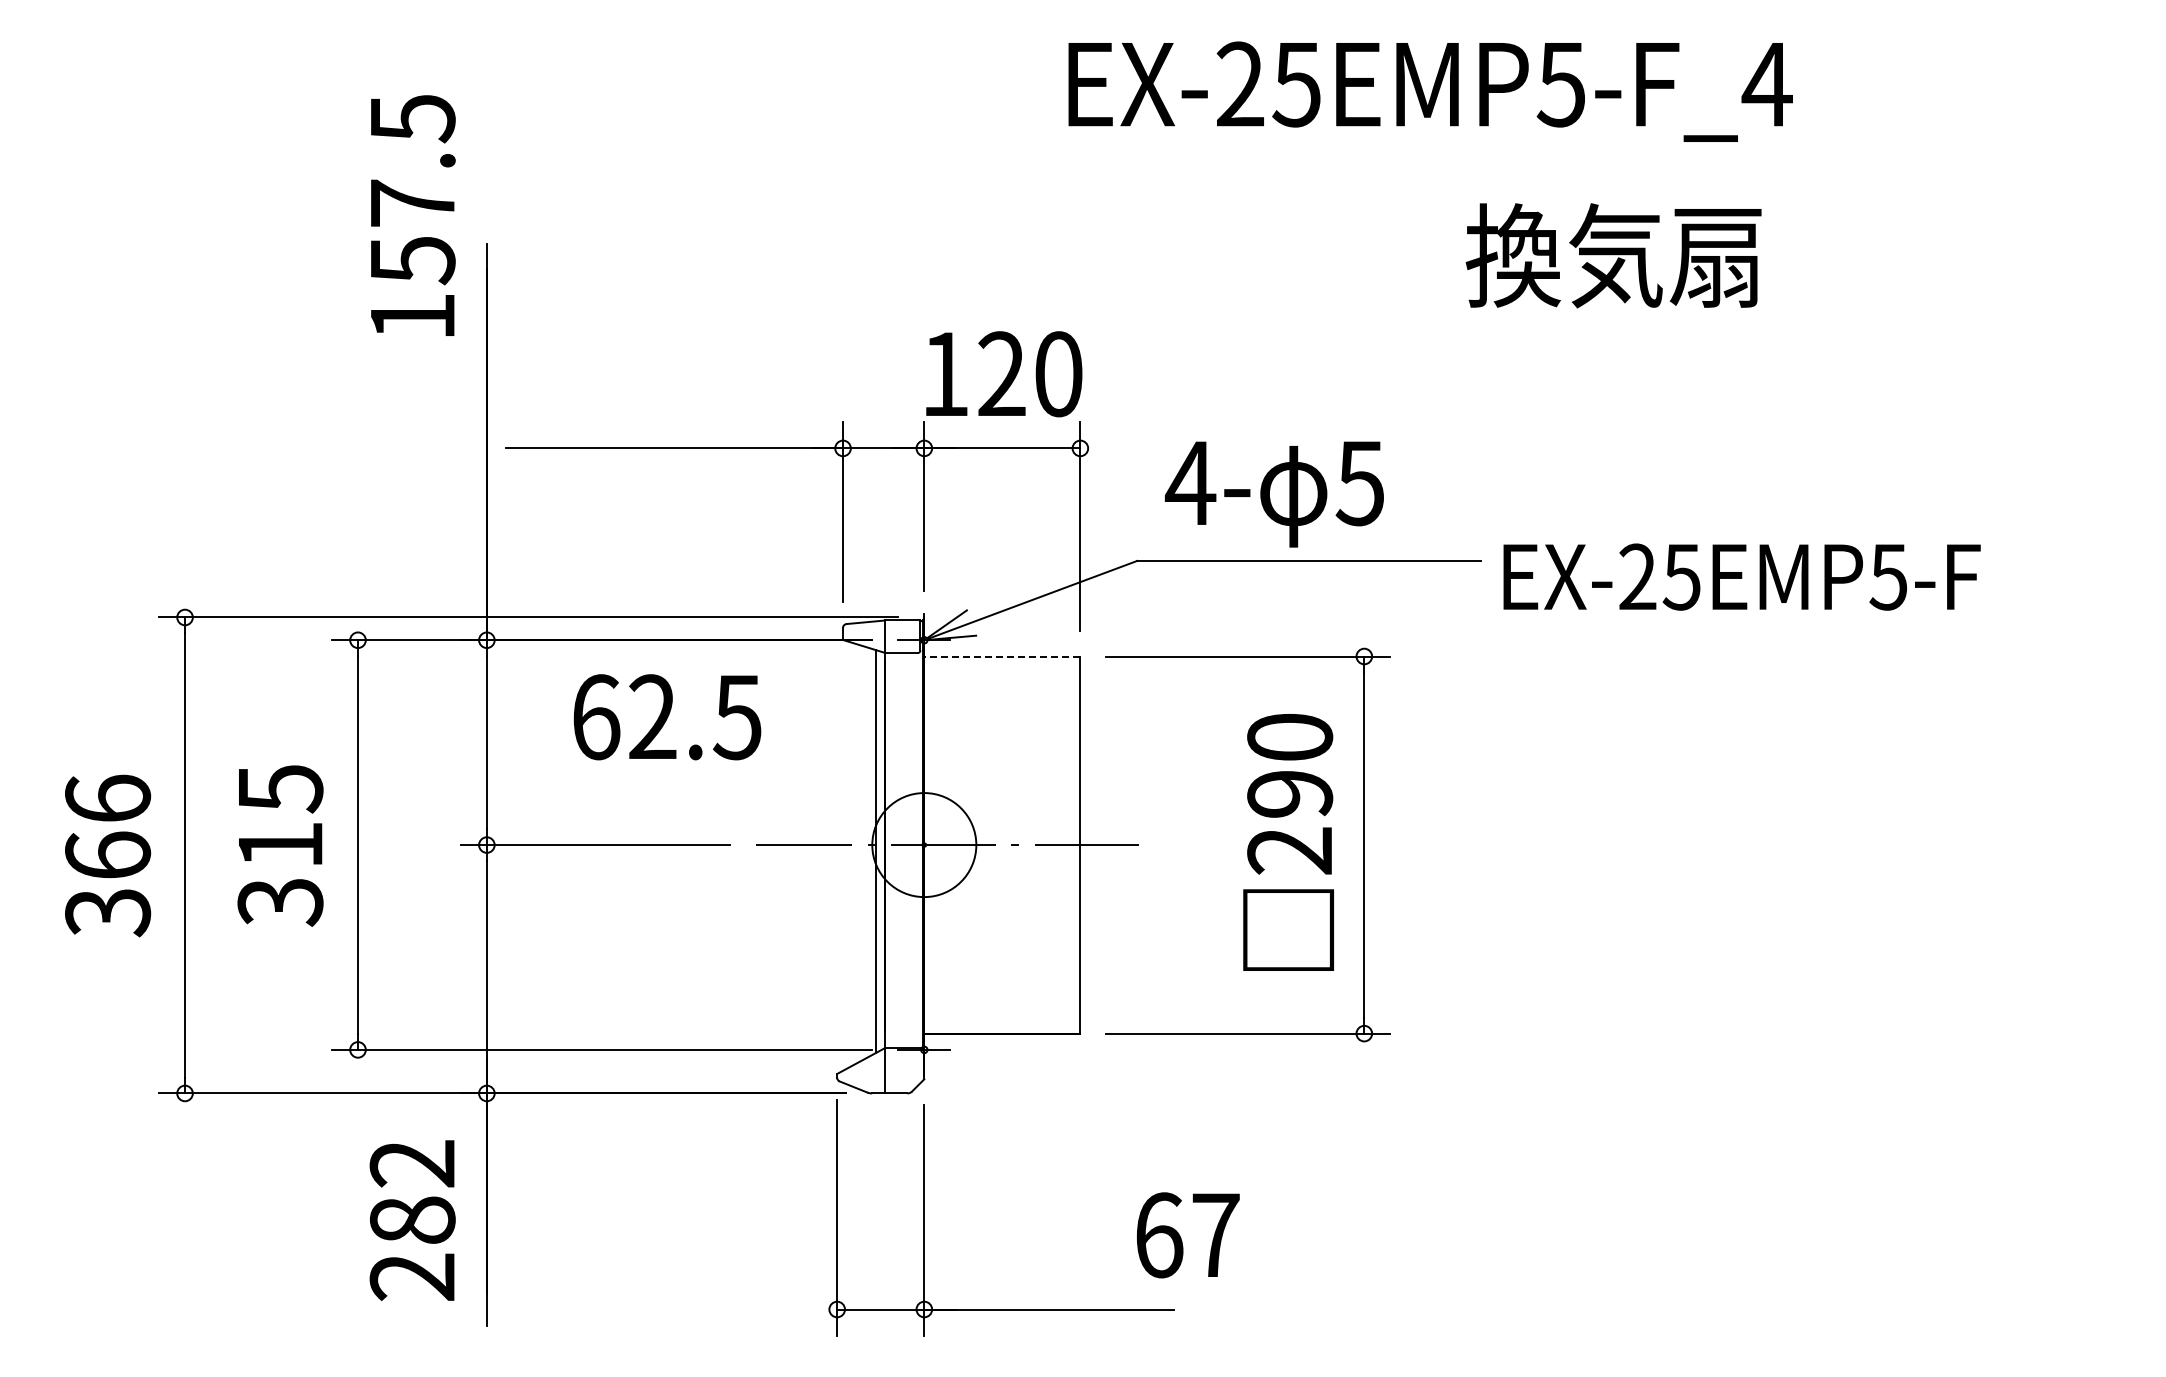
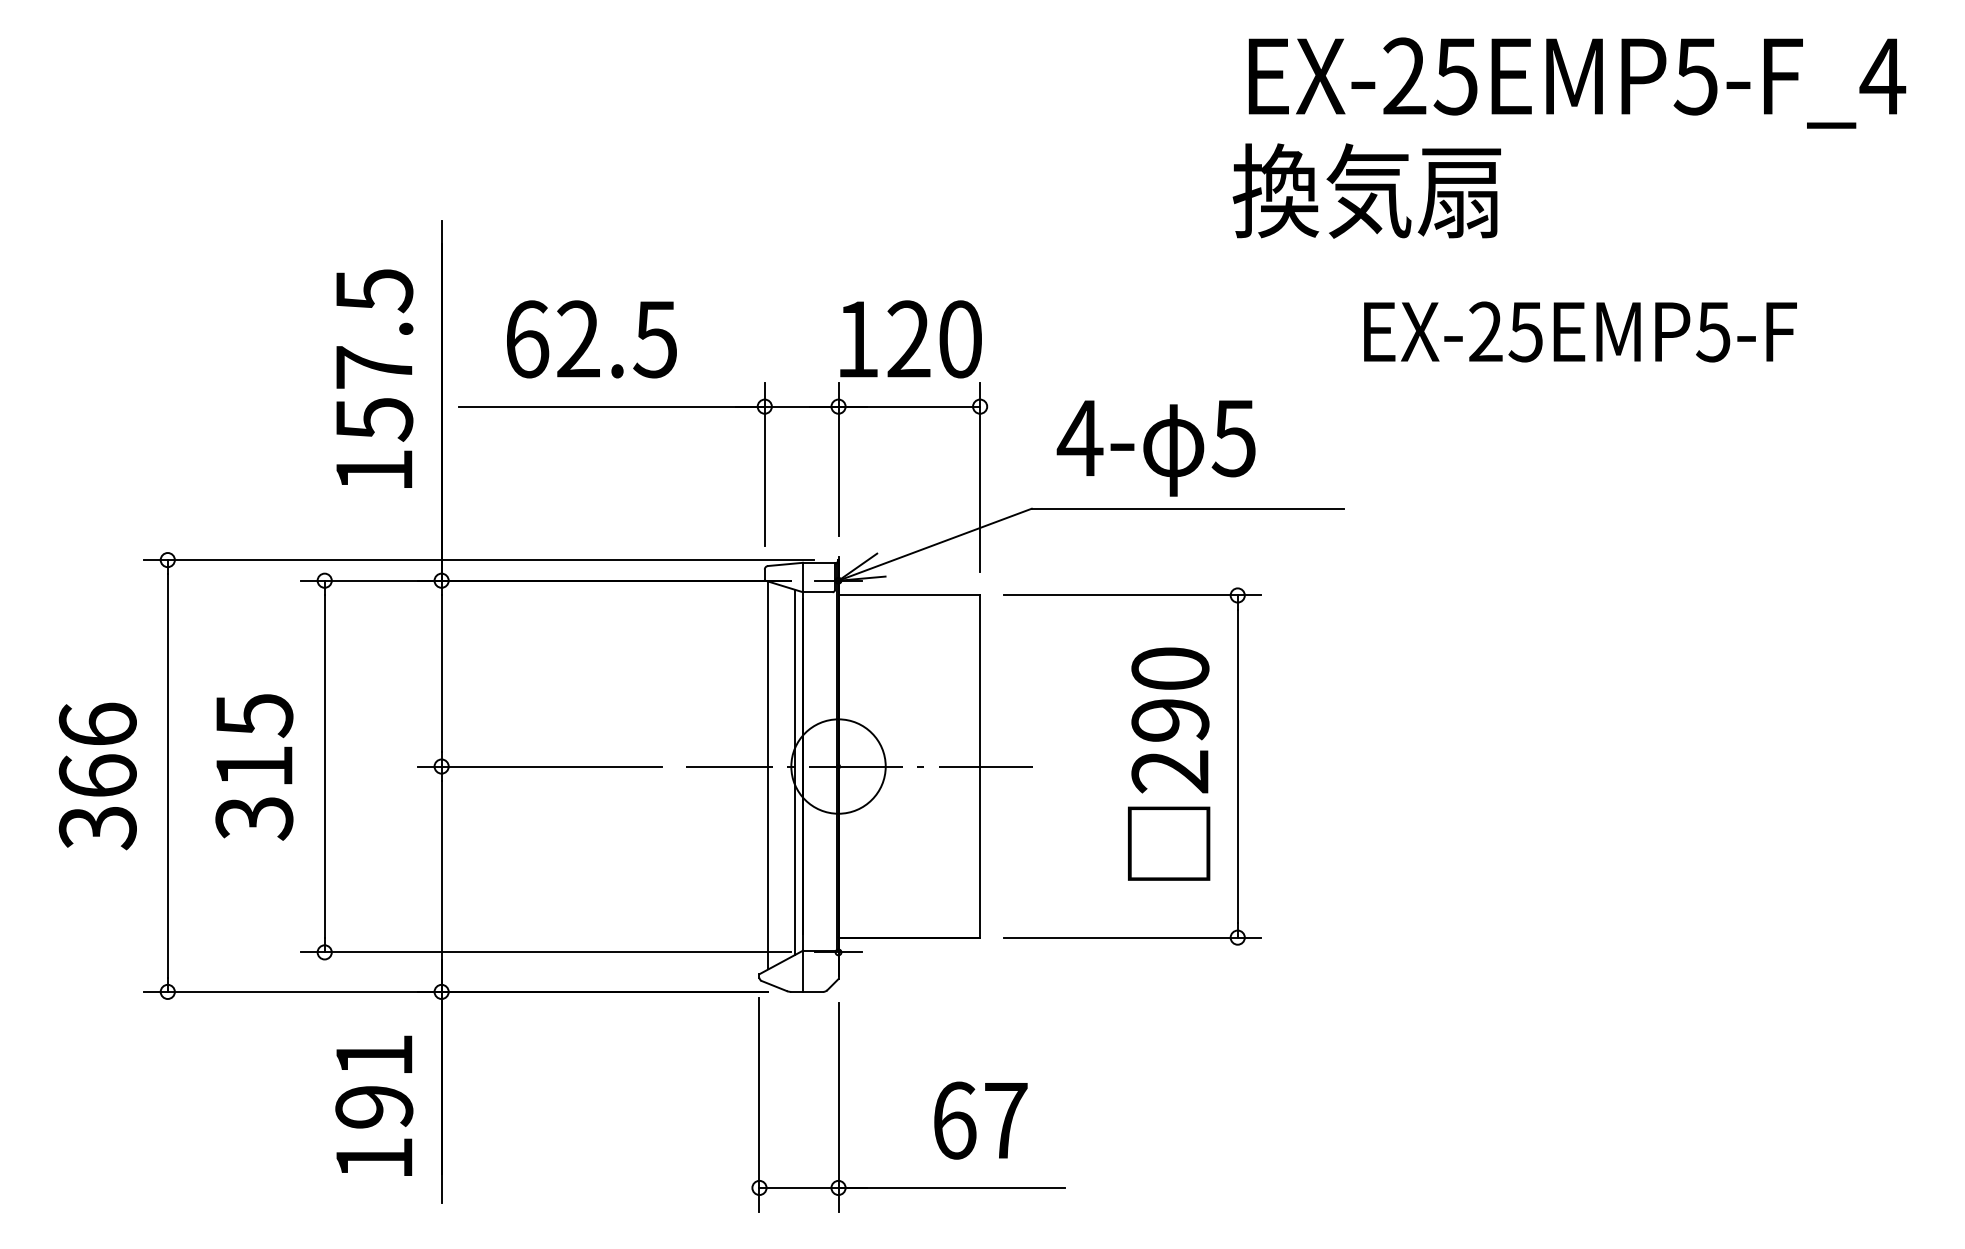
text: (1430, 91) -> (1577, 82), moved
text: (413, 215) -> (375, 378), moved
text: (1613, 255) -> (1366, 190), moved
text: (1741, 576) -> (1579, 331), moved
line: (1001, 656) -> (908, 595), dashed -> solid
text: (667, 717) -> (591, 339), moved
line: (846, 854) -> (767, 775), added
text: (412, 1220) -> (374, 1107), 282 -> 191
text: (1188, 1235) -> (981, 1120), moved

